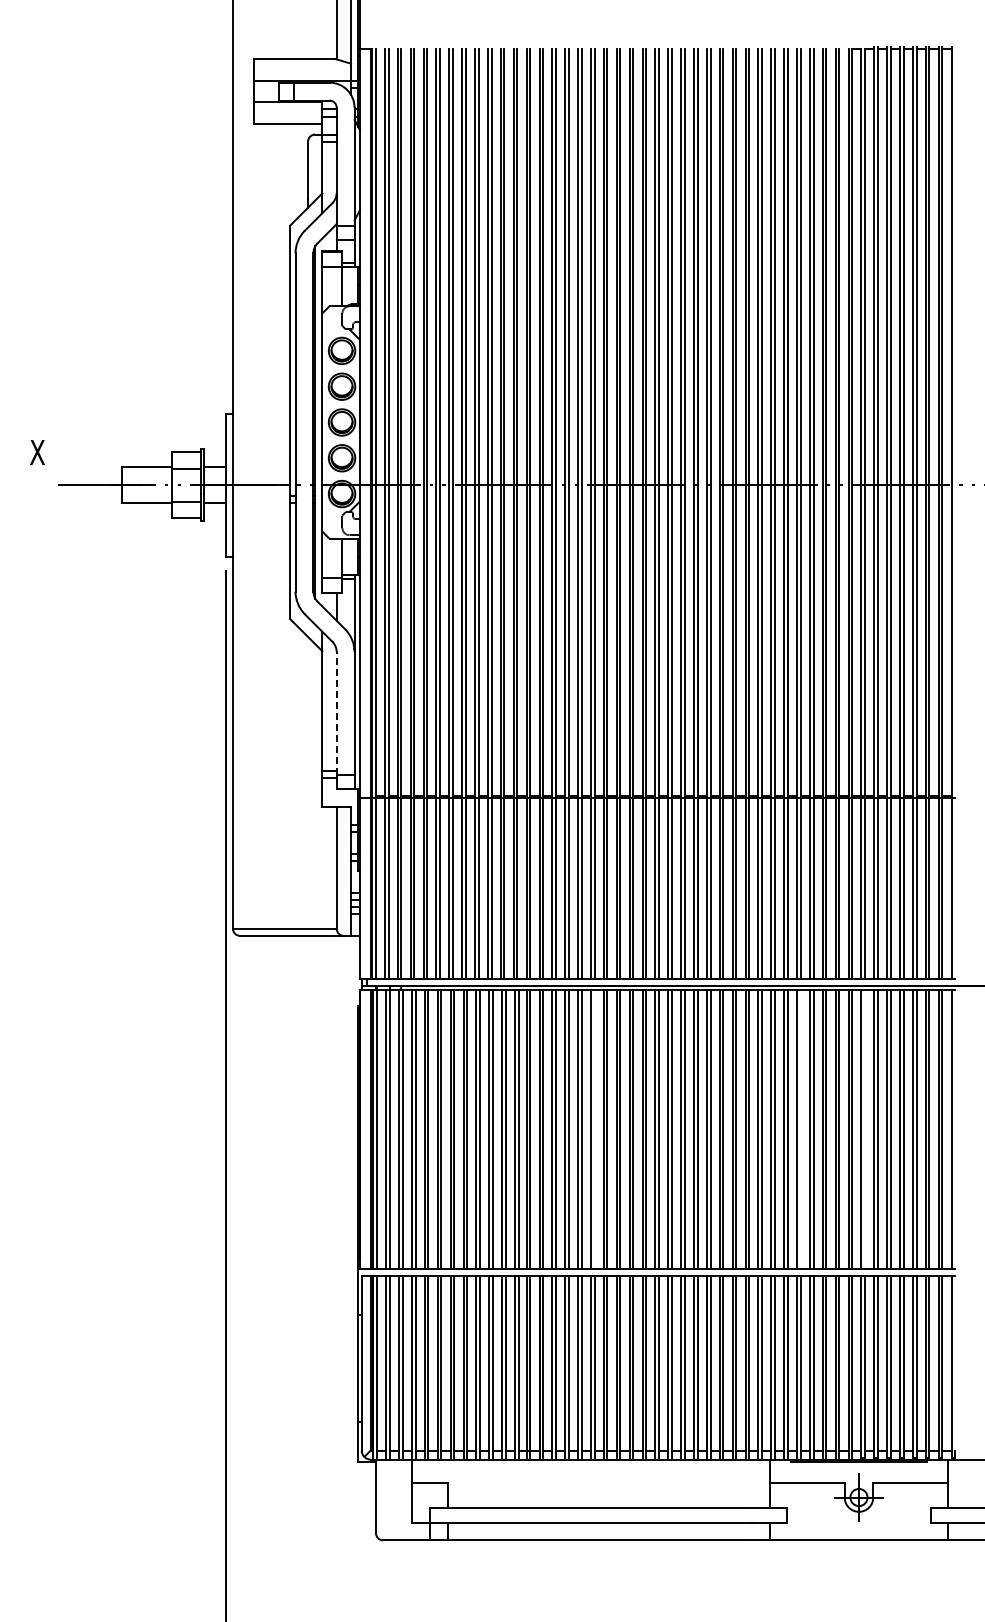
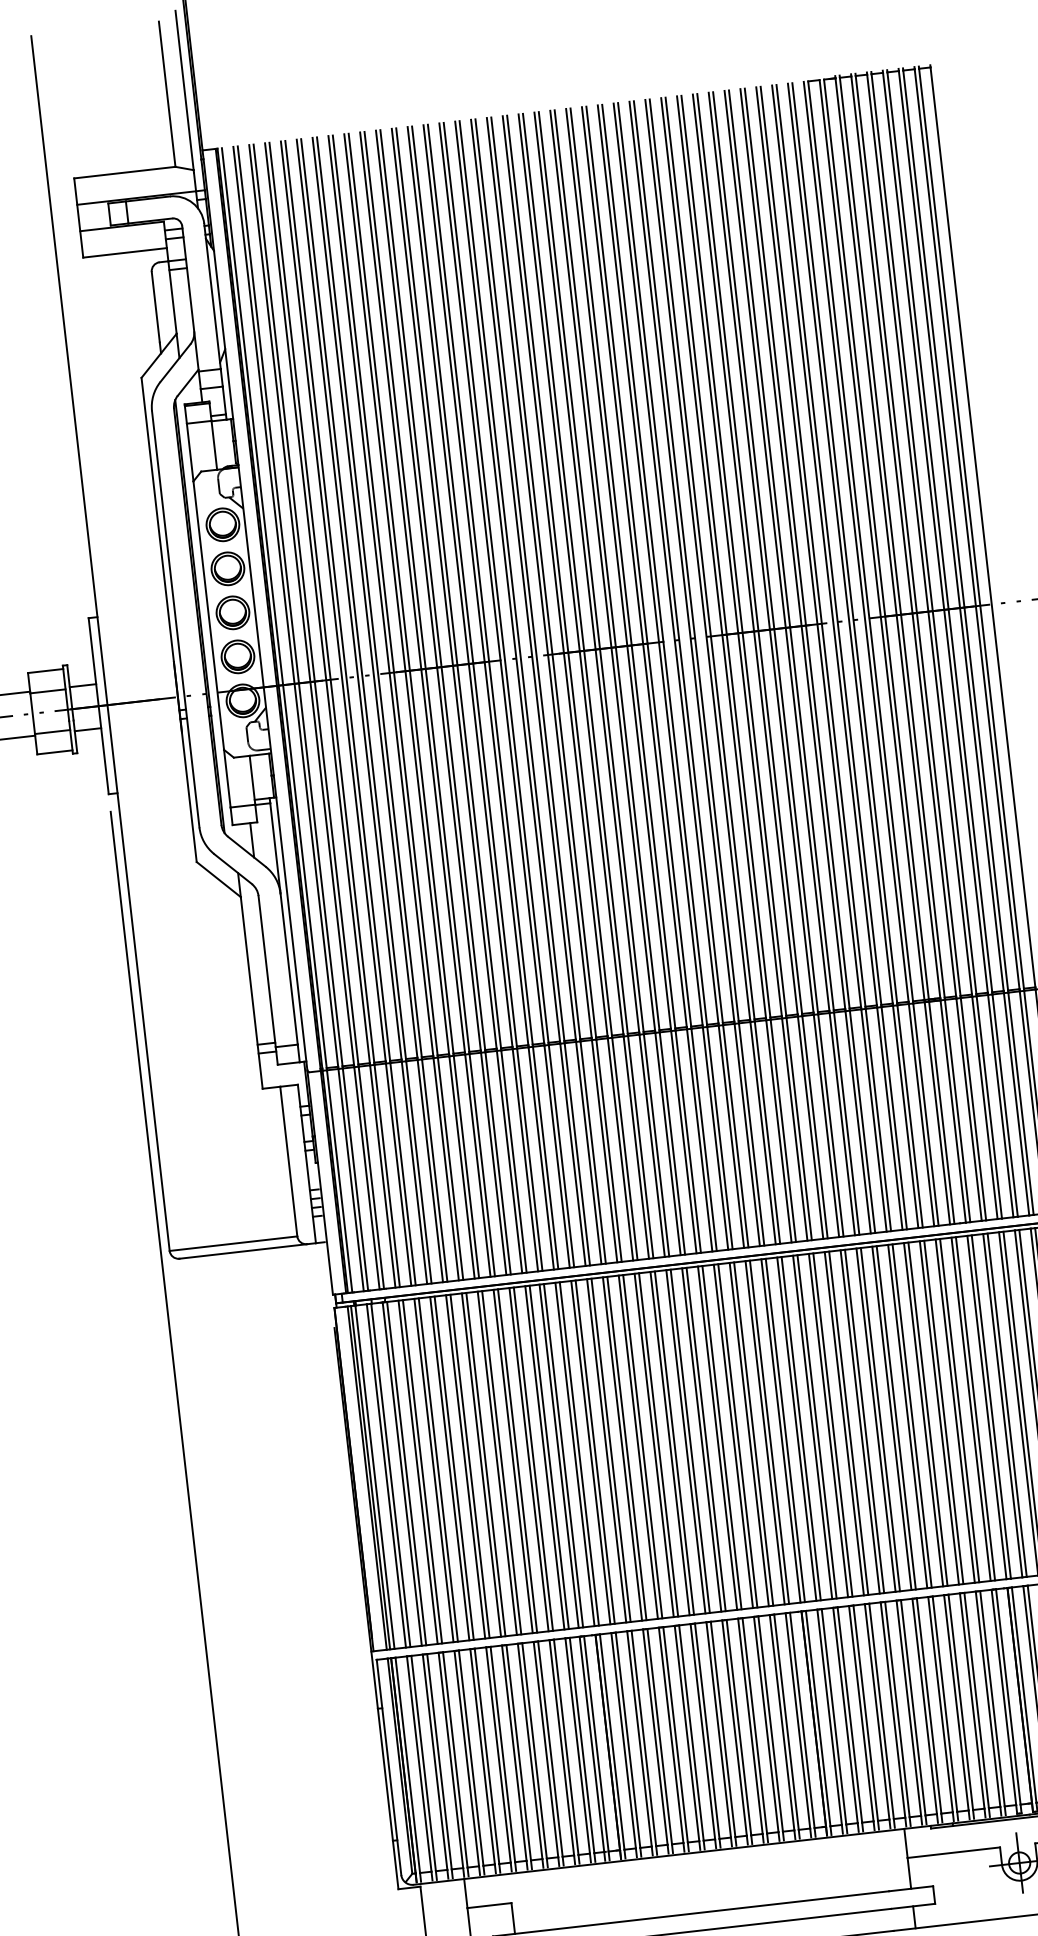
line: (336, 712) -> (266, 970), dashed -> solid
line: (594, 1128) -> (642, 1446), added
line: (800, 1128) -> (895, 1417), added
line: (865, 1128) -> (975, 1408), added

